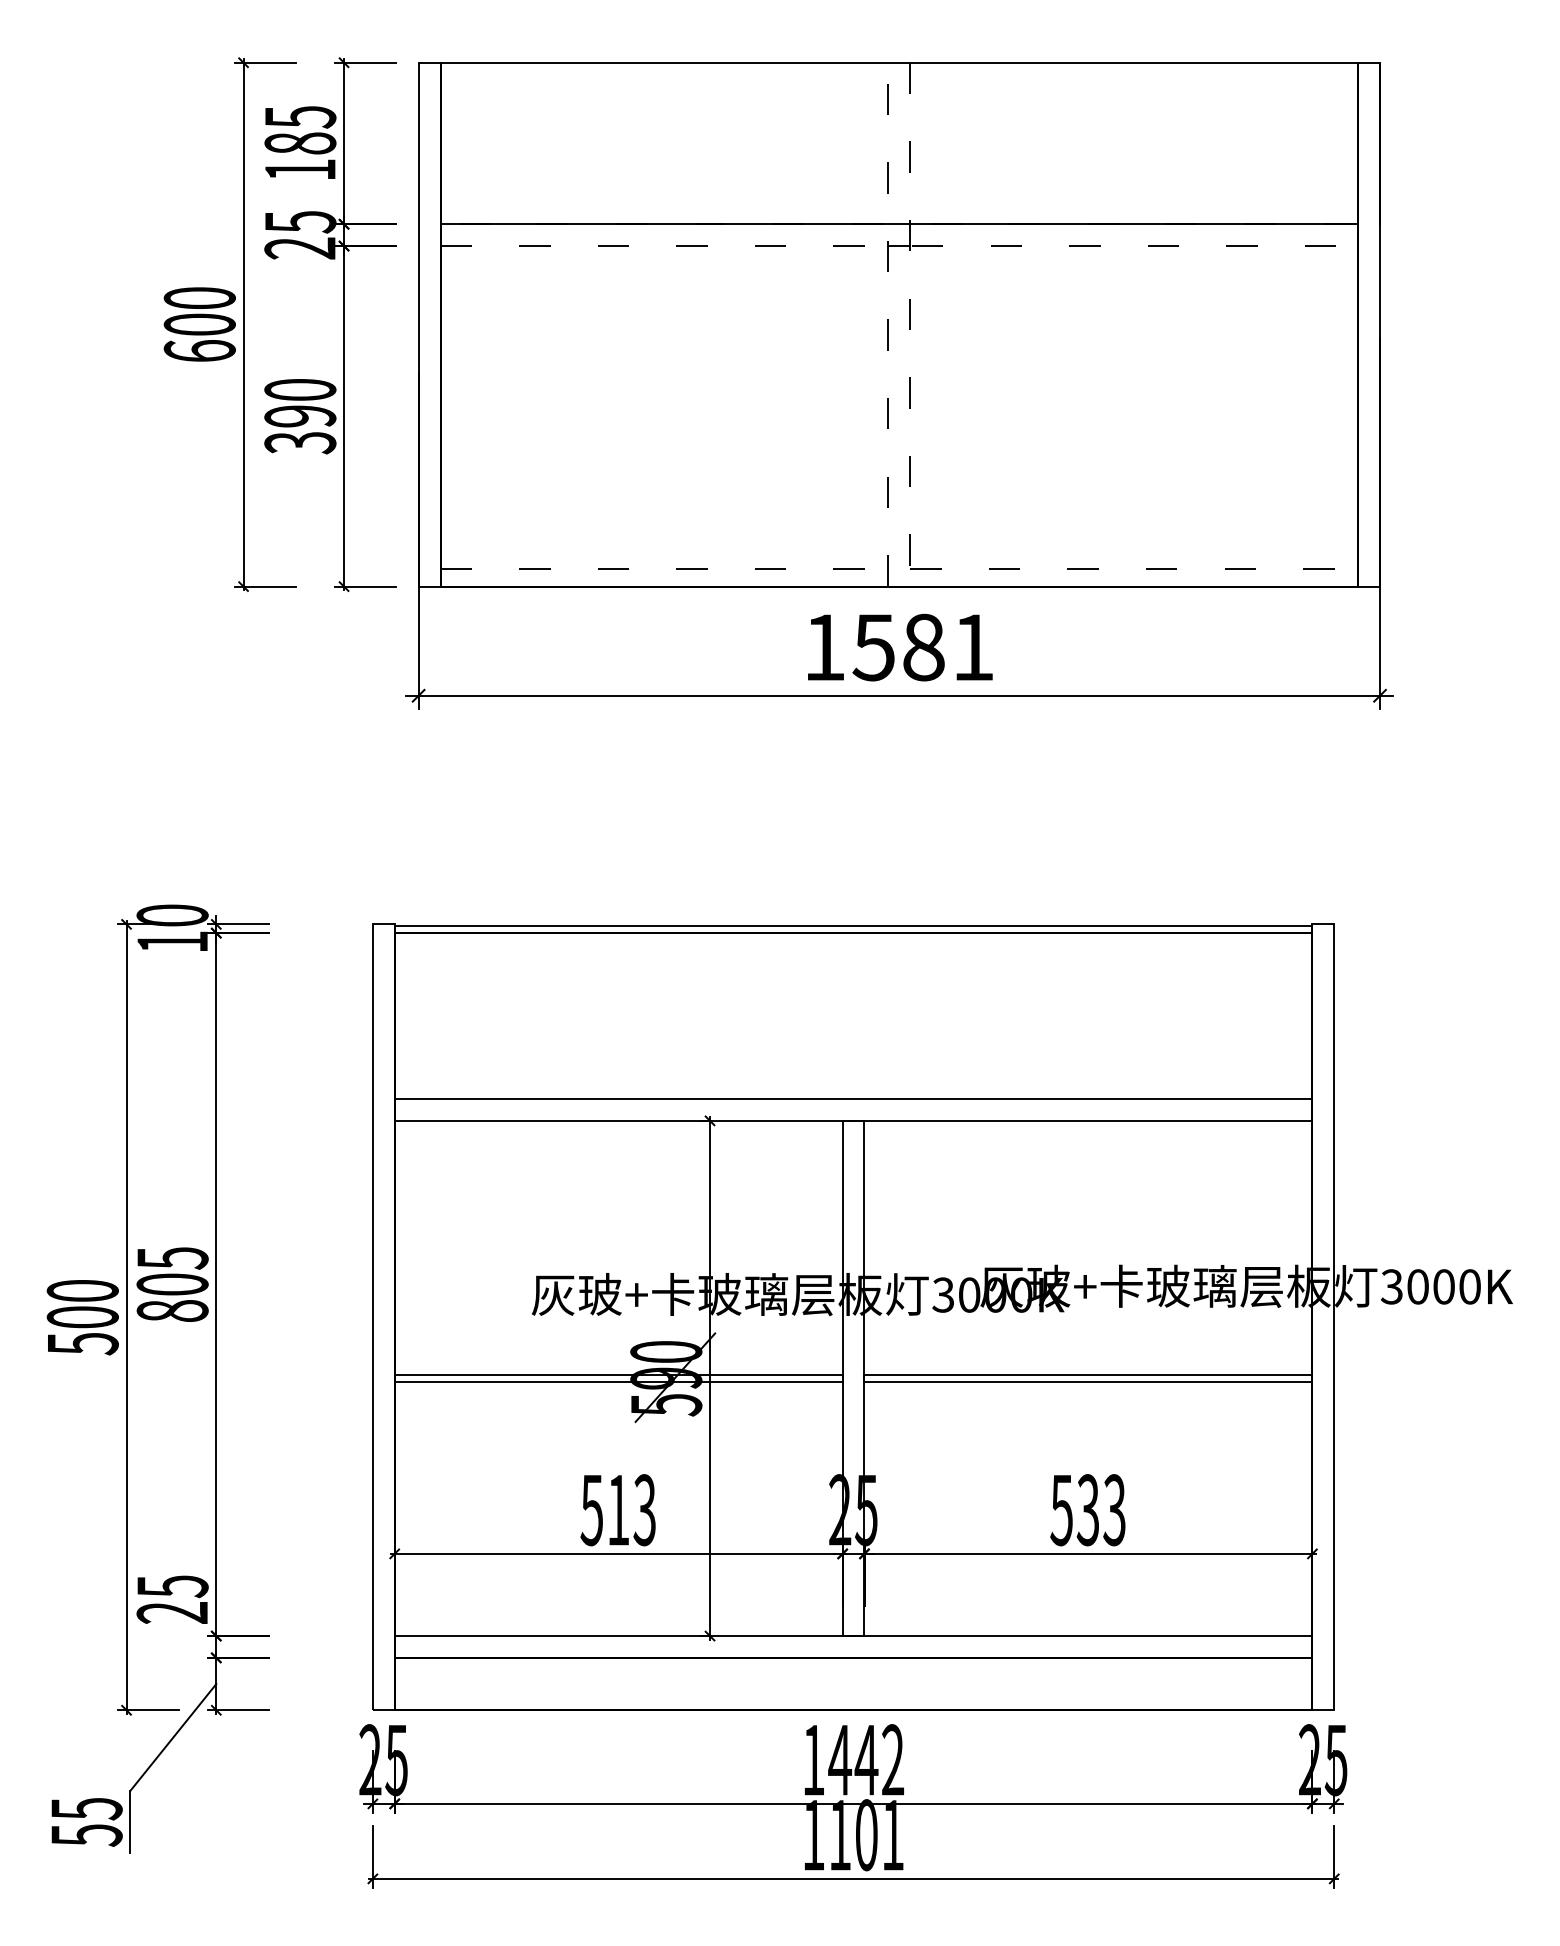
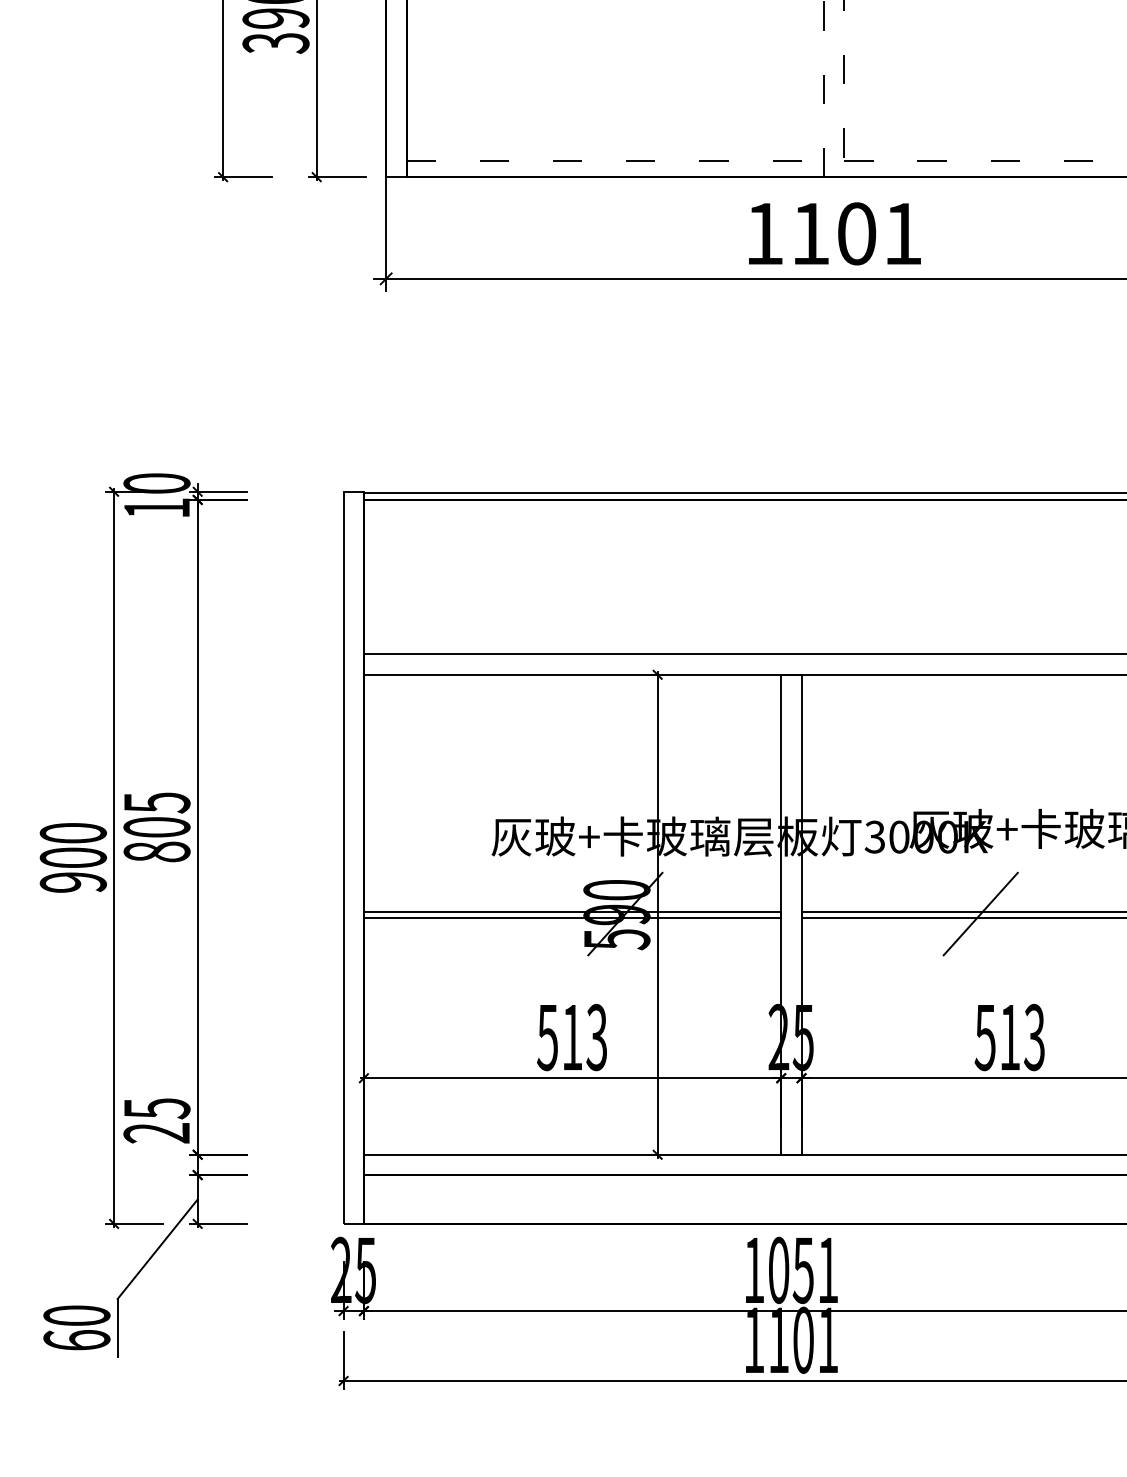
text: (898, 647) -> (833, 233), 1581 -> 1101
text: (82, 1344) -> (73, 883), 500 -> 900
line: (1056, 1377) -> (980, 913), added
text: (1087, 1510) -> (1009, 1037), 533 -> 513
text: (866, 1760) -> (803, 1270), 1442 -> 1051
text: (86, 1822) -> (76, 1328), 55 -> 60

